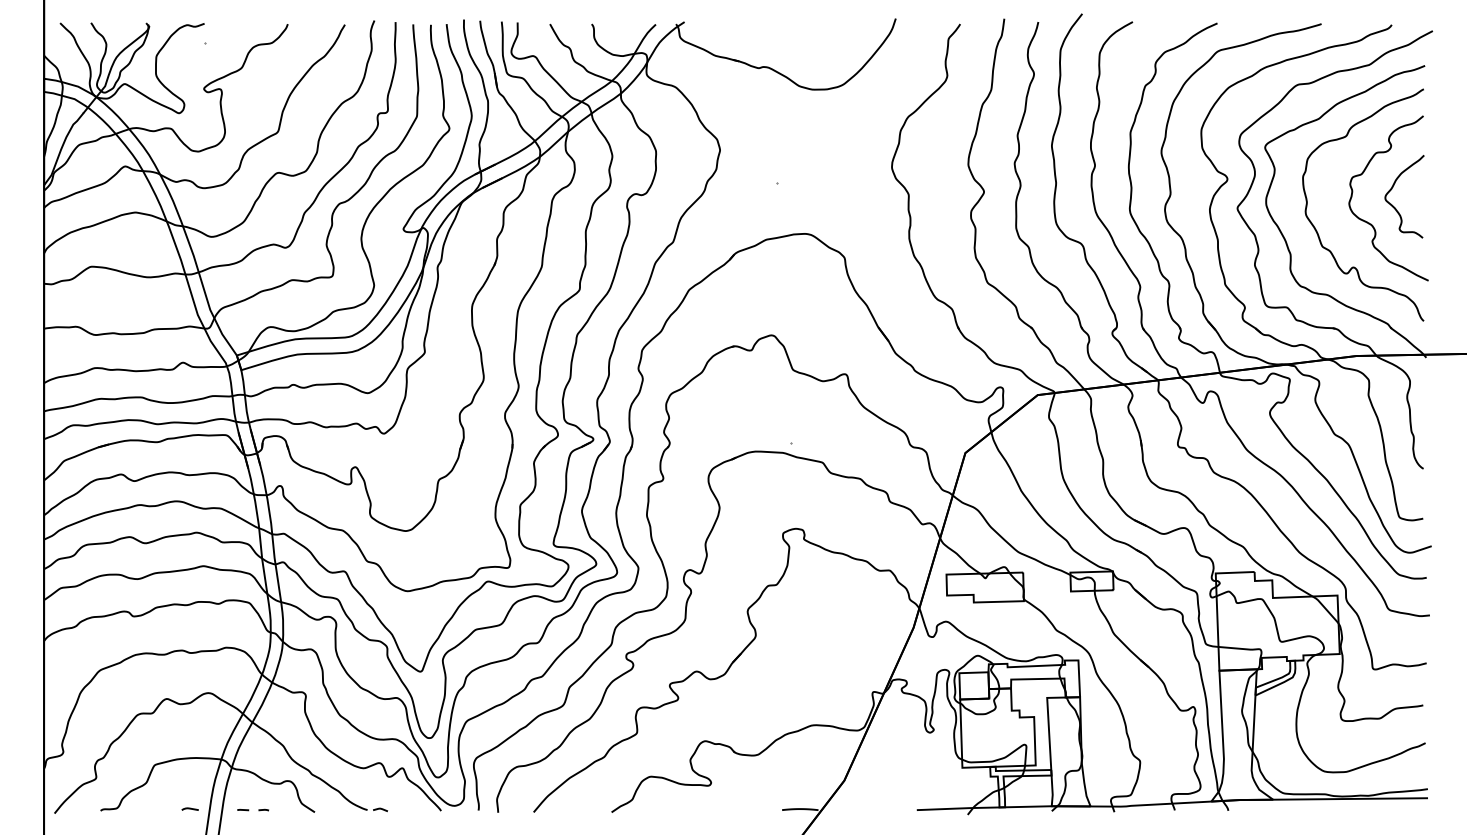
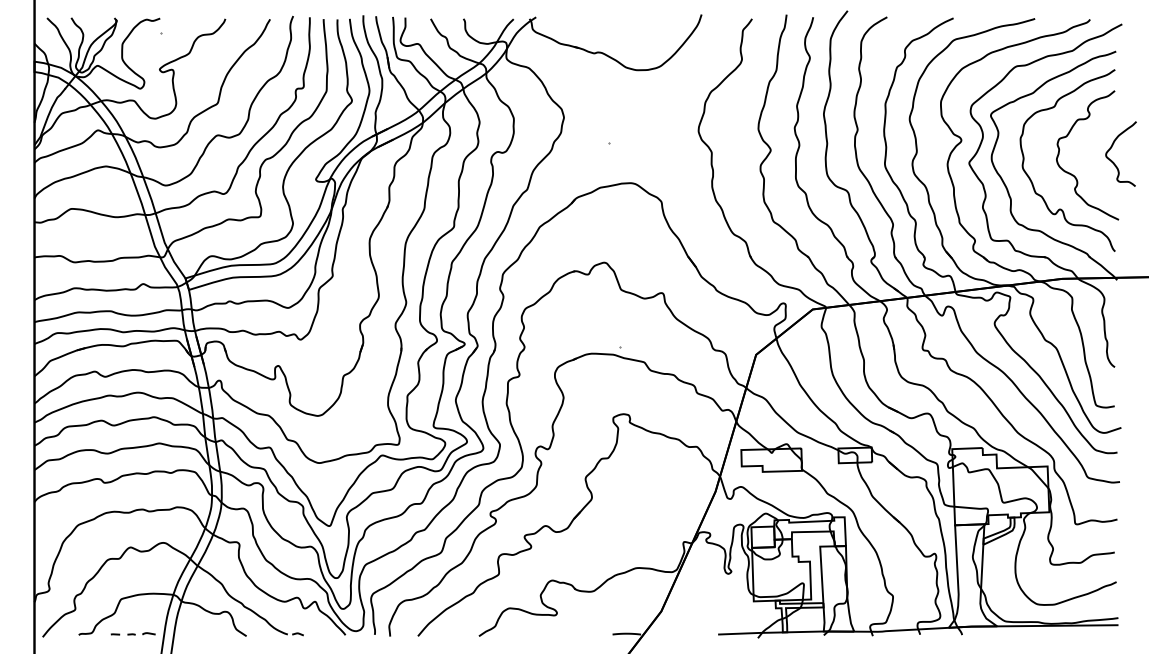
curve: (1393, 188) -> (1112, 147), moved
line: (249, 810) -> (120, 634), moved

